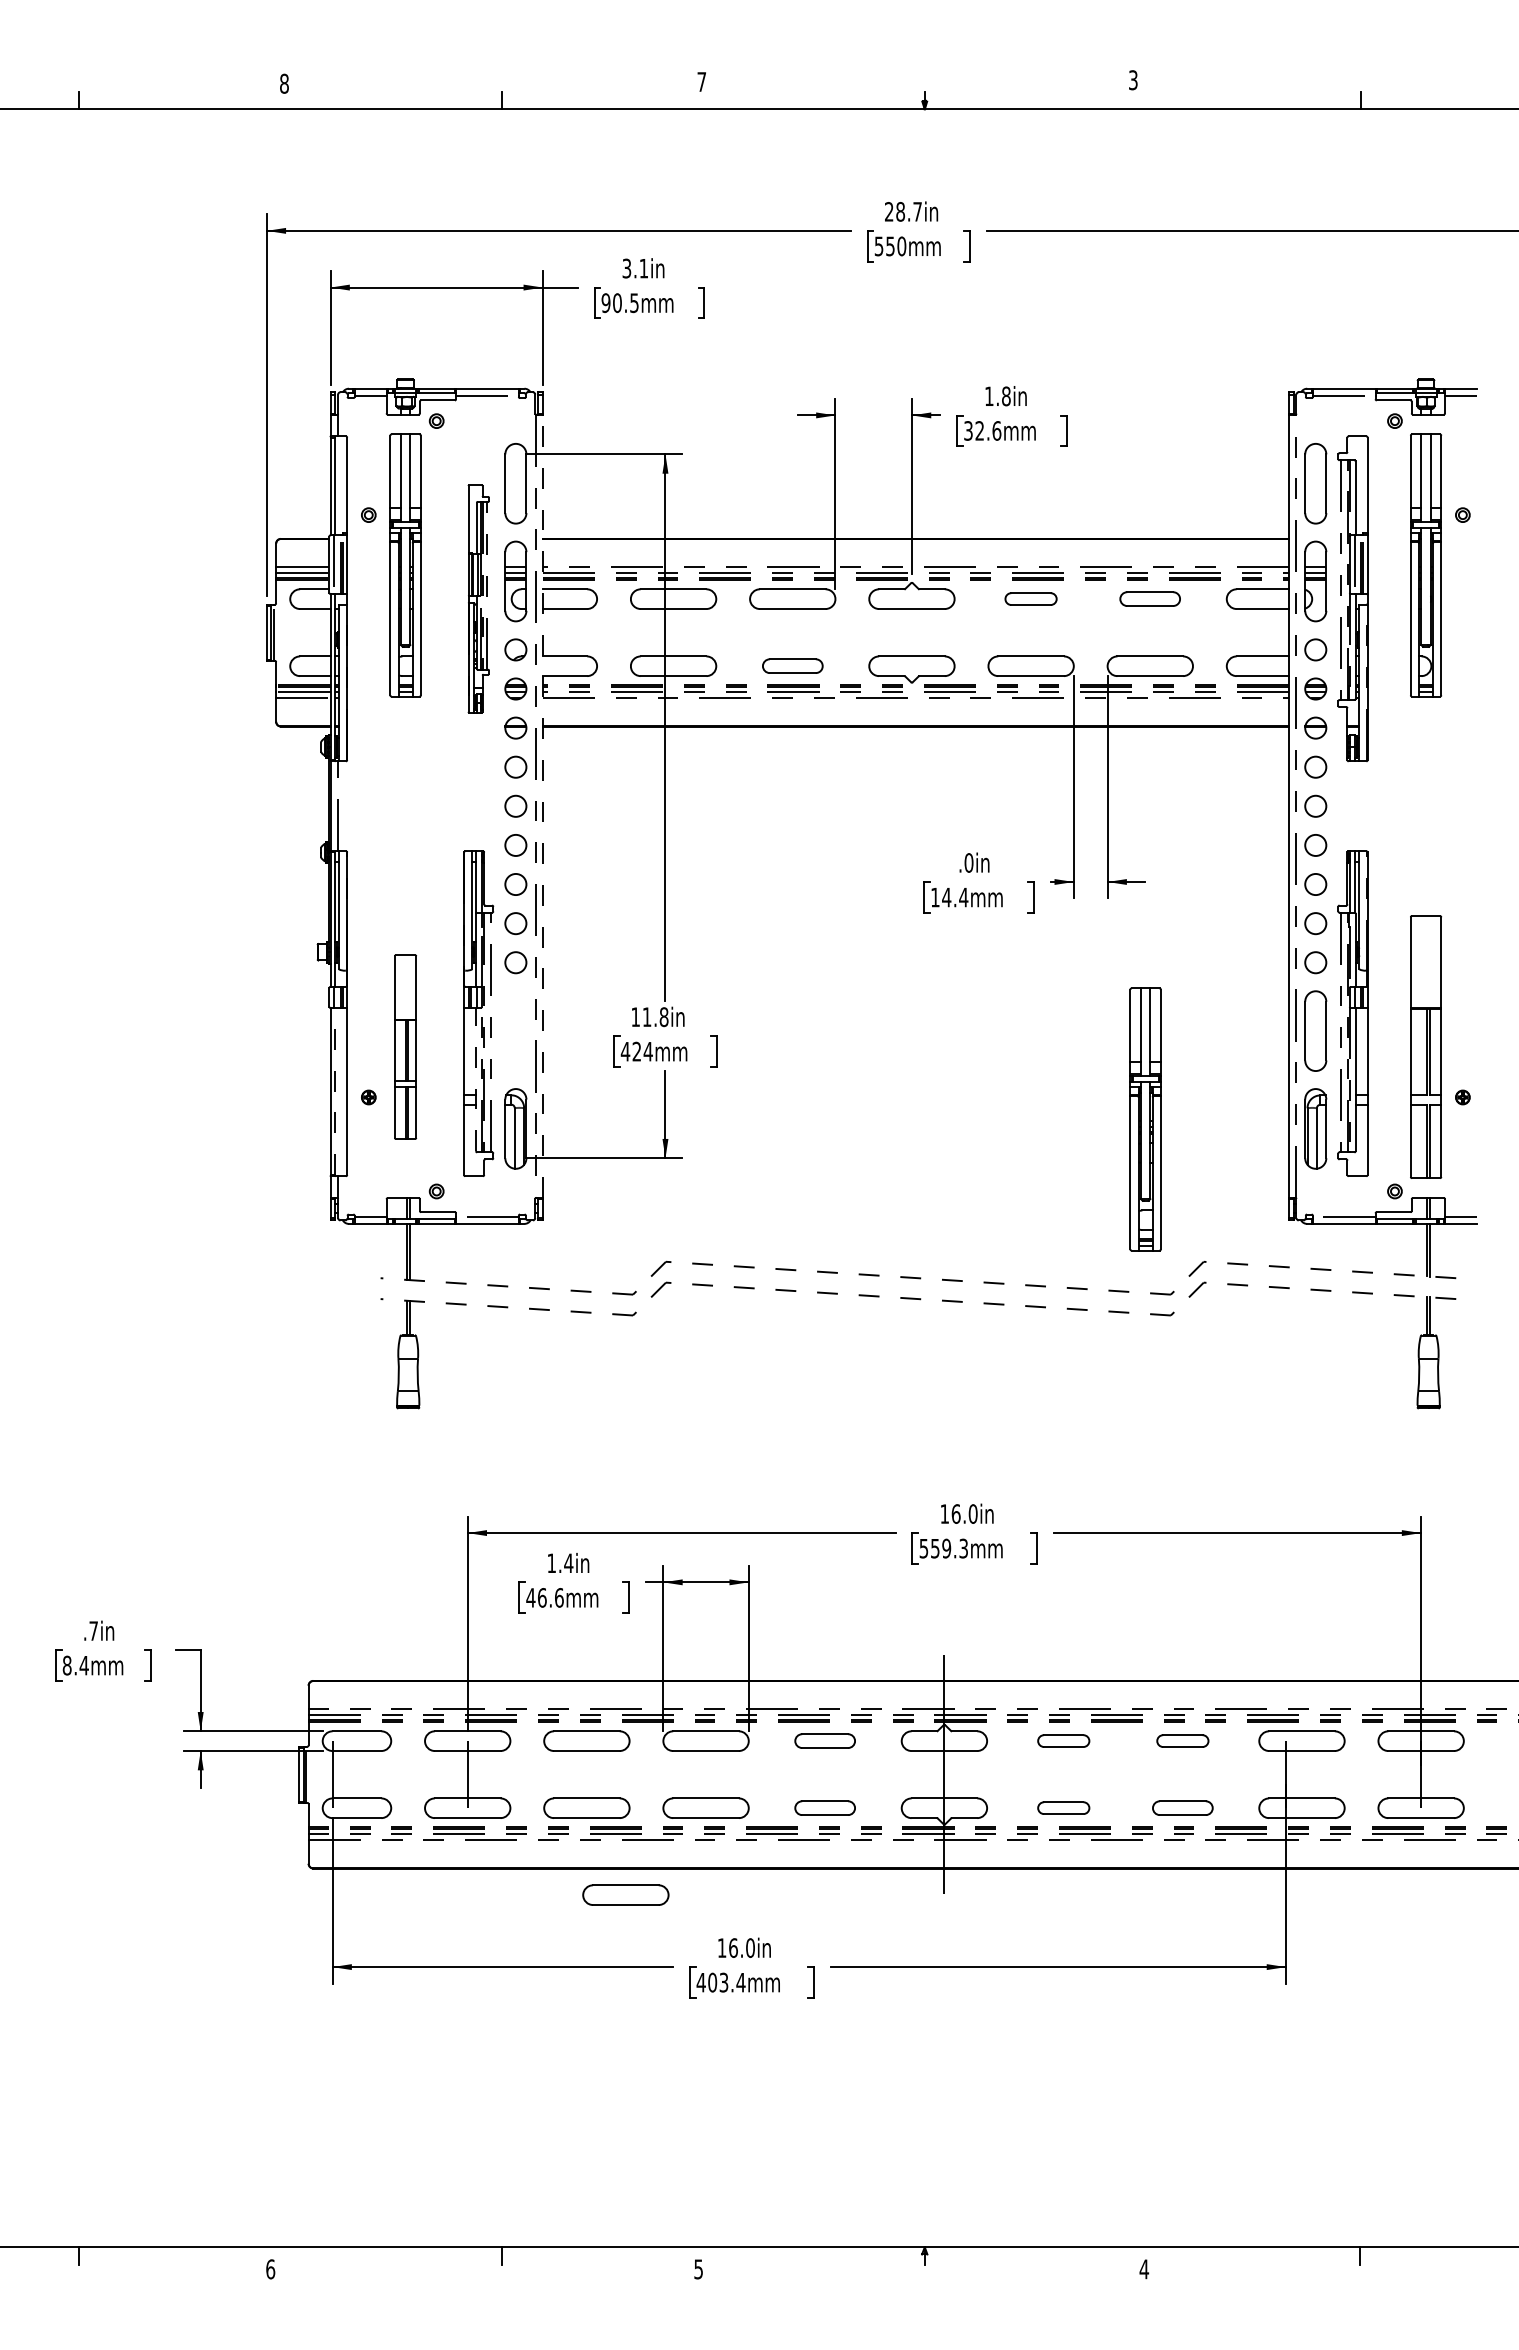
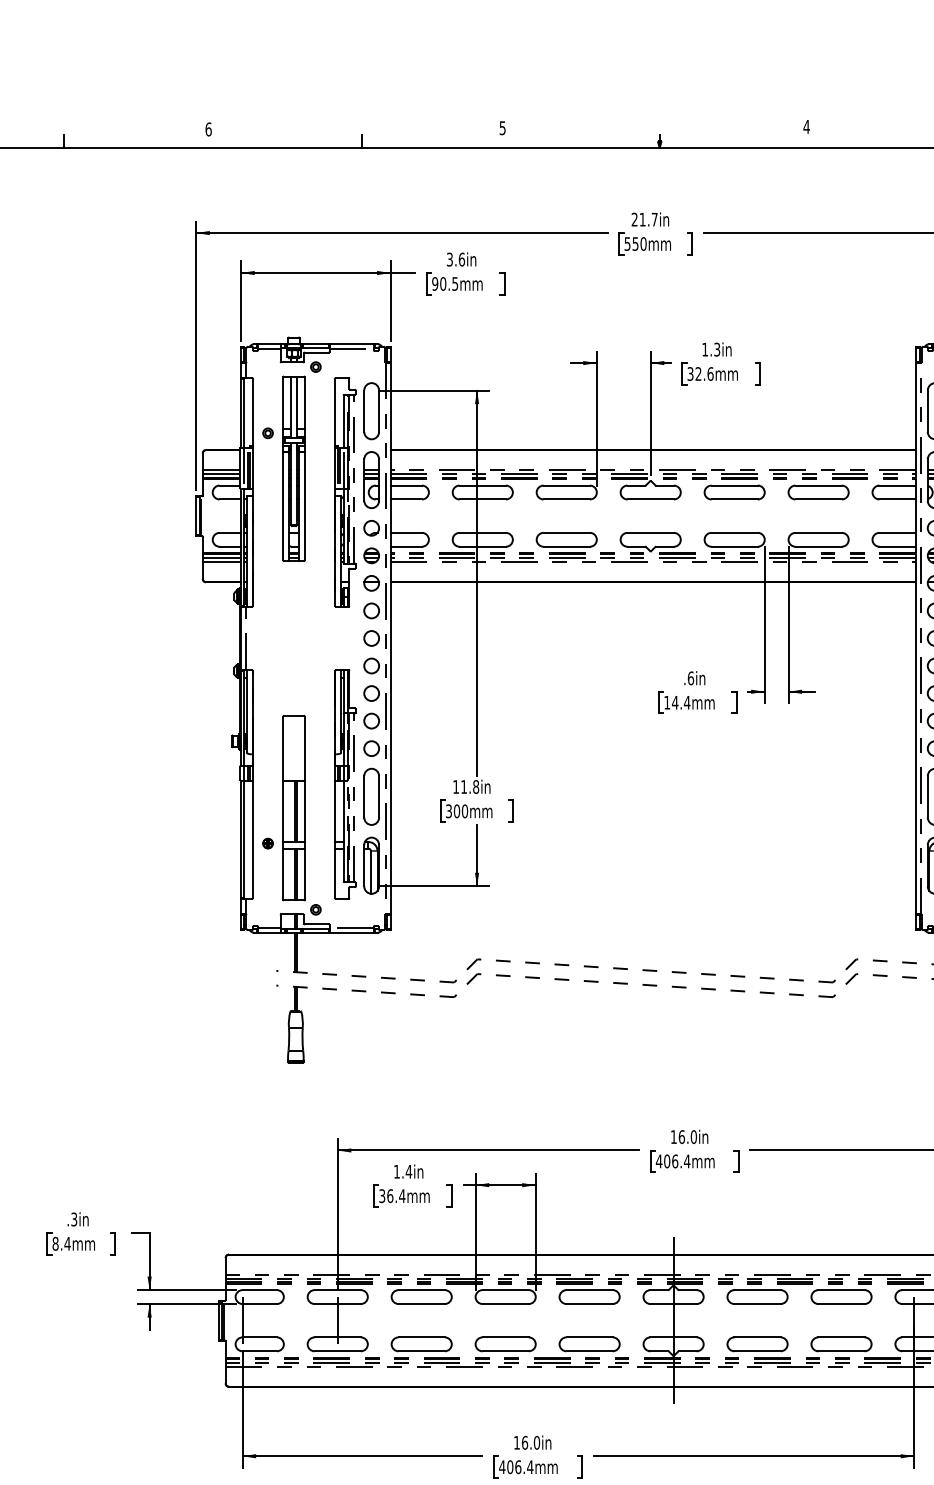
text: (1133, 80) -> (806, 127), 3 -> 4
text: (701, 82) -> (502, 128), 7 -> 5
text: (284, 83) -> (208, 129), 8 -> 6
text: (900, 211) -> (642, 219), 28.7in -> 21.7in
text: (643, 268) -> (461, 259), 3.1in -> 3.6in
text: (1006, 396) -> (717, 349), 1.8in -> 1.3in
part: (478, 598) -> (345, 492), size x1.43
part: (1030, 598) -> (734, 492), size x1.67
part: (1149, 598) -> (818, 492), size x1.43
part: (792, 665) -> (566, 539), size x1.43
line: (542, 806) -> (390, 638), dashed -> solid
text: (968, 862) -> (690, 678), .0in -> .6in
part: (515, 1030) -> (371, 796), added
part: (405, 1046) -> (293, 807), size x1.43
text: (636, 1051) -> (456, 811), 424mm -> 300mm
line: (476, 1079) -> (343, 830), dashed -> solid
line: (335, 1091) -> (244, 839), dashed -> solid
part: (1145, 1119) -> (815, 859), removed
text: (943, 1548) -> (672, 1161), 559.3mm -> 406.4mm
text: (544, 1597) -> (391, 1195), 46.6mm -> 36.4mm
text: (93, 1630) -> (74, 1219), .7in -> .3in
part: (824, 1740) -> (589, 1296), size x1.43
part: (1063, 1740) -> (757, 1296), size x1.67
part: (1182, 1740) -> (841, 1296), size x1.67
part: (824, 1807) -> (589, 1343), size x1.43
part: (1063, 1807) -> (757, 1343), size x1.67
part: (1182, 1807) -> (841, 1343), size x1.43
part: (625, 1894) -> (448, 1405), removed
text: (723, 1982) -> (517, 1467), 403.4mm -> 406.4mm

